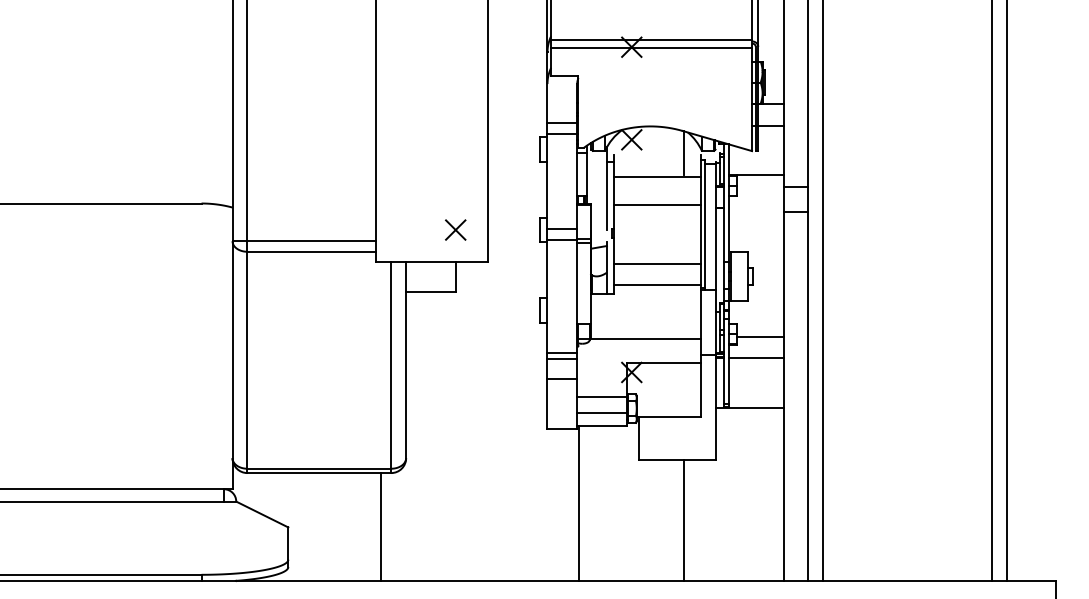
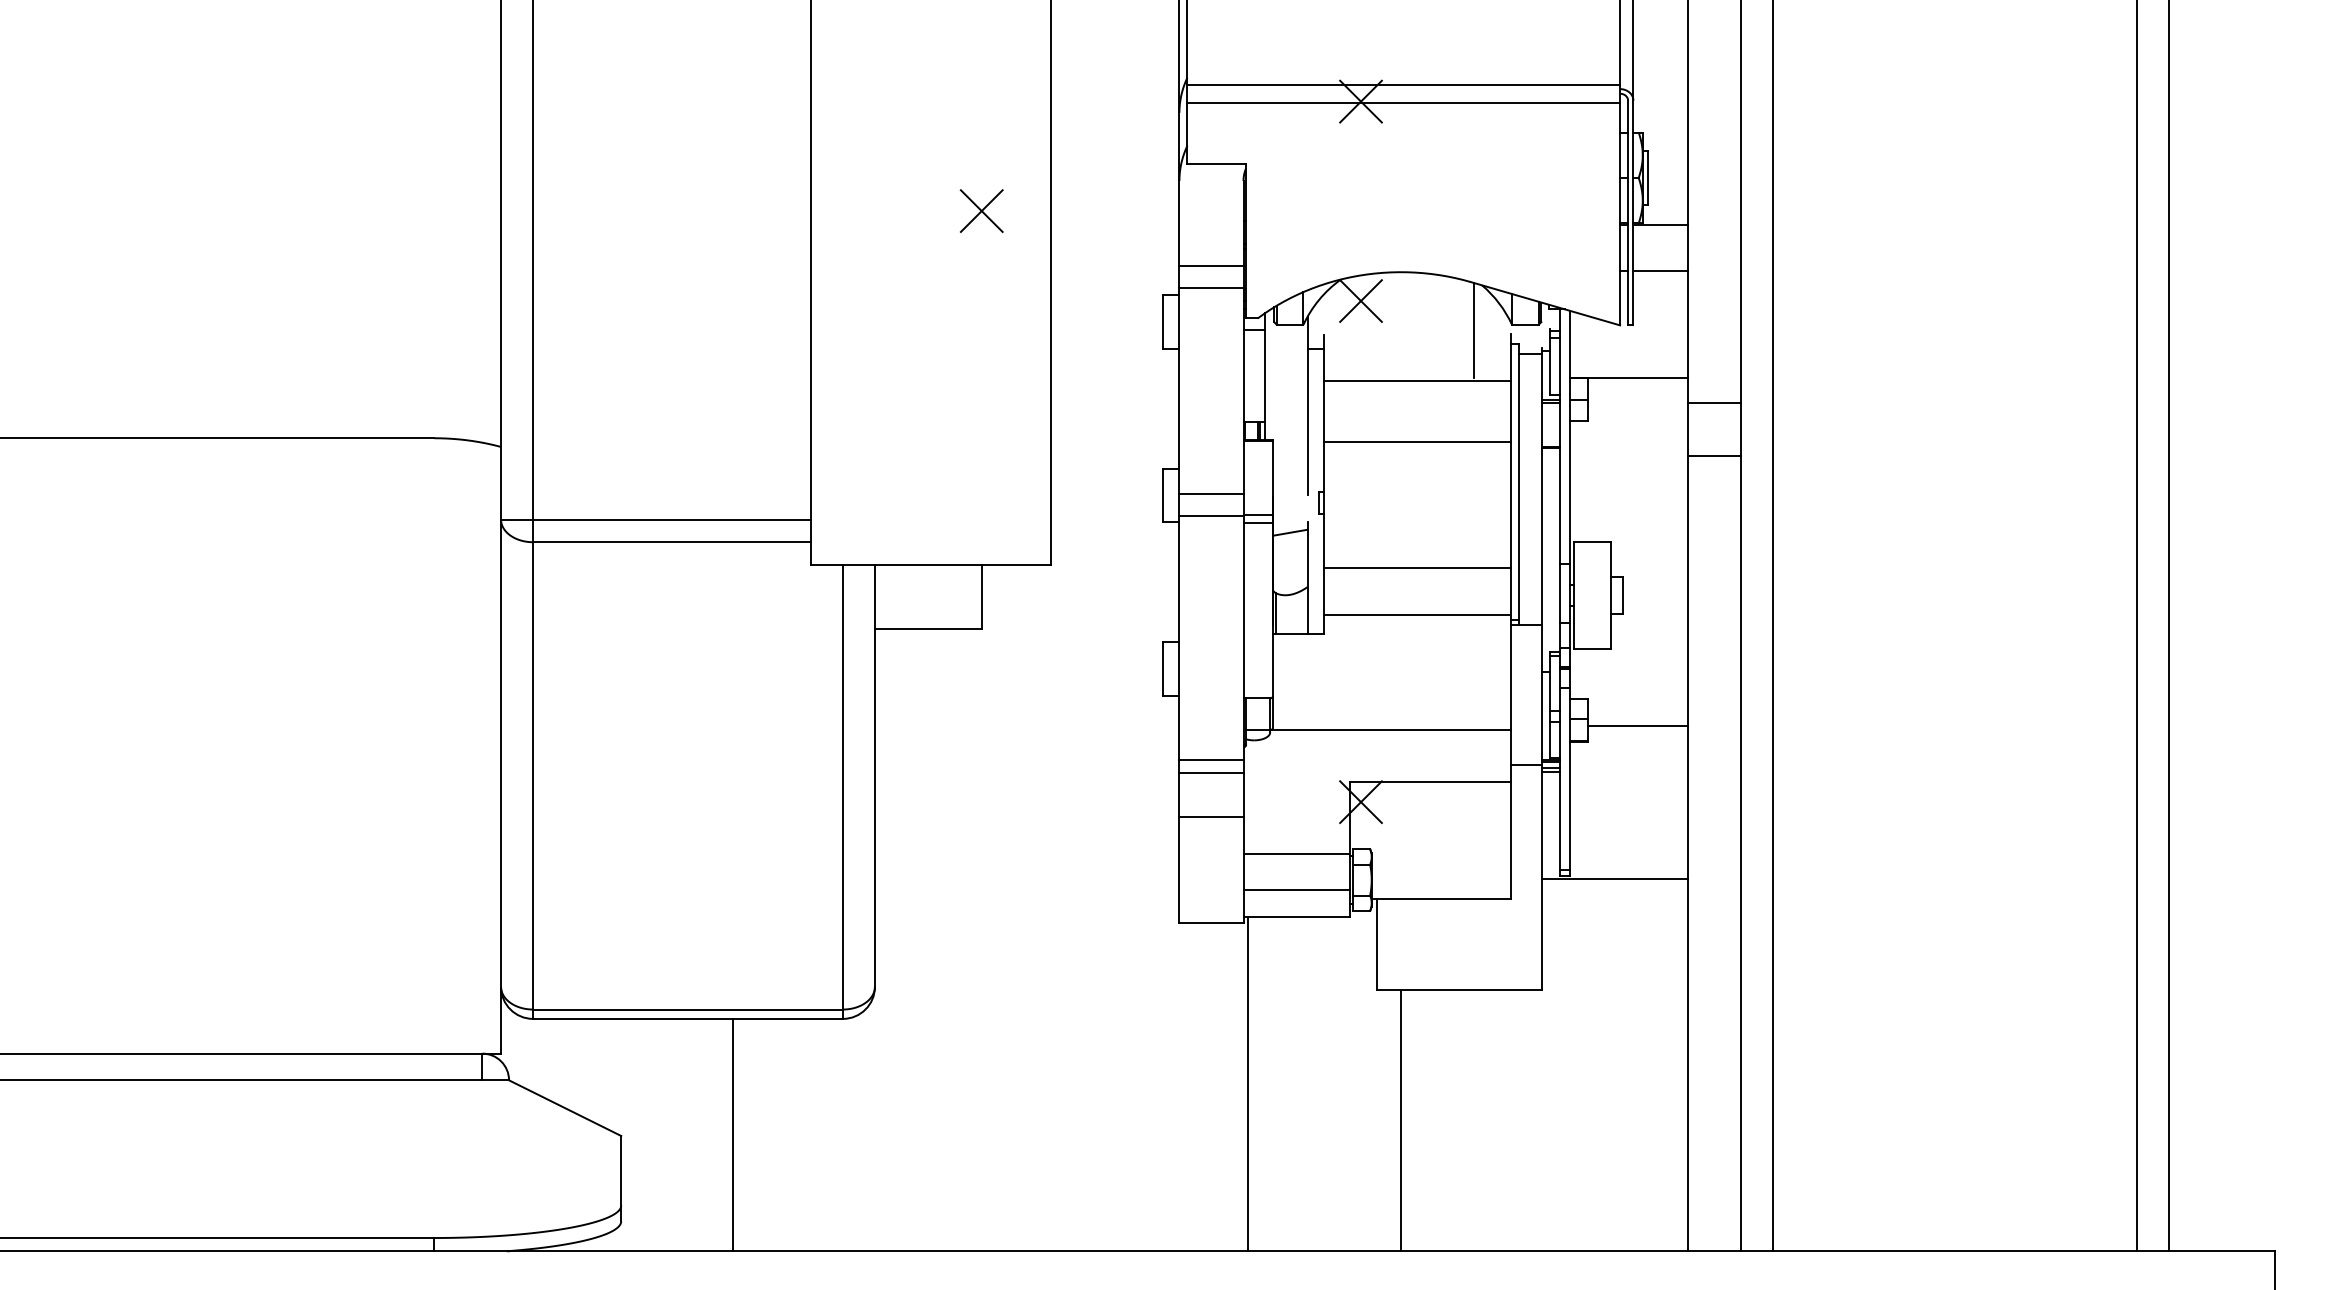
part: (455, 229) -> (981, 209), moved
line: (755, 358) -> (1627, 772), removed
line: (684, 519) -> (1401, 1118), moved
line: (381, 526) -> (733, 1133), moved

